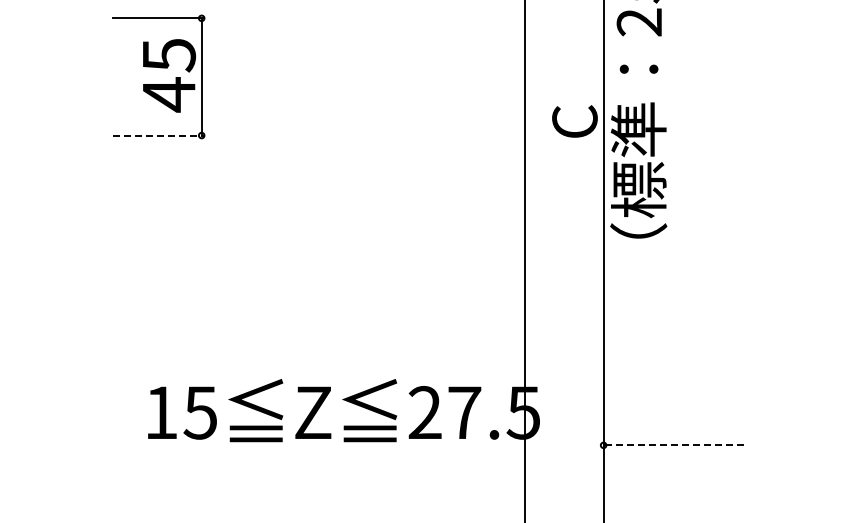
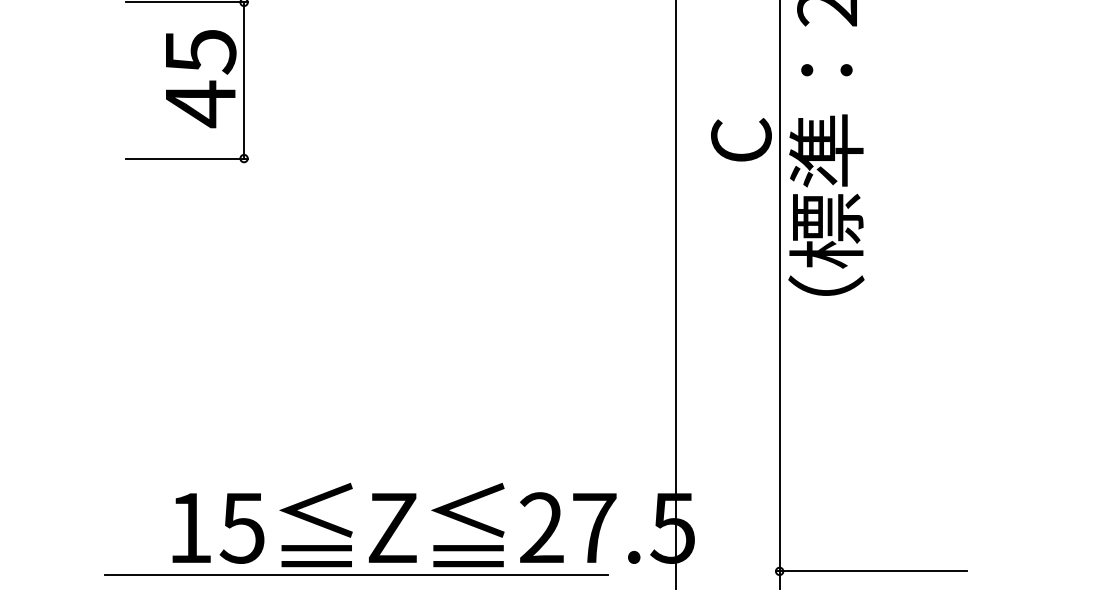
line: (158, 135) -> (186, 158), dashed -> solid
line: (672, 445) -> (871, 571), dashed -> solid
line: (285, 448) -> (355, 575), added

